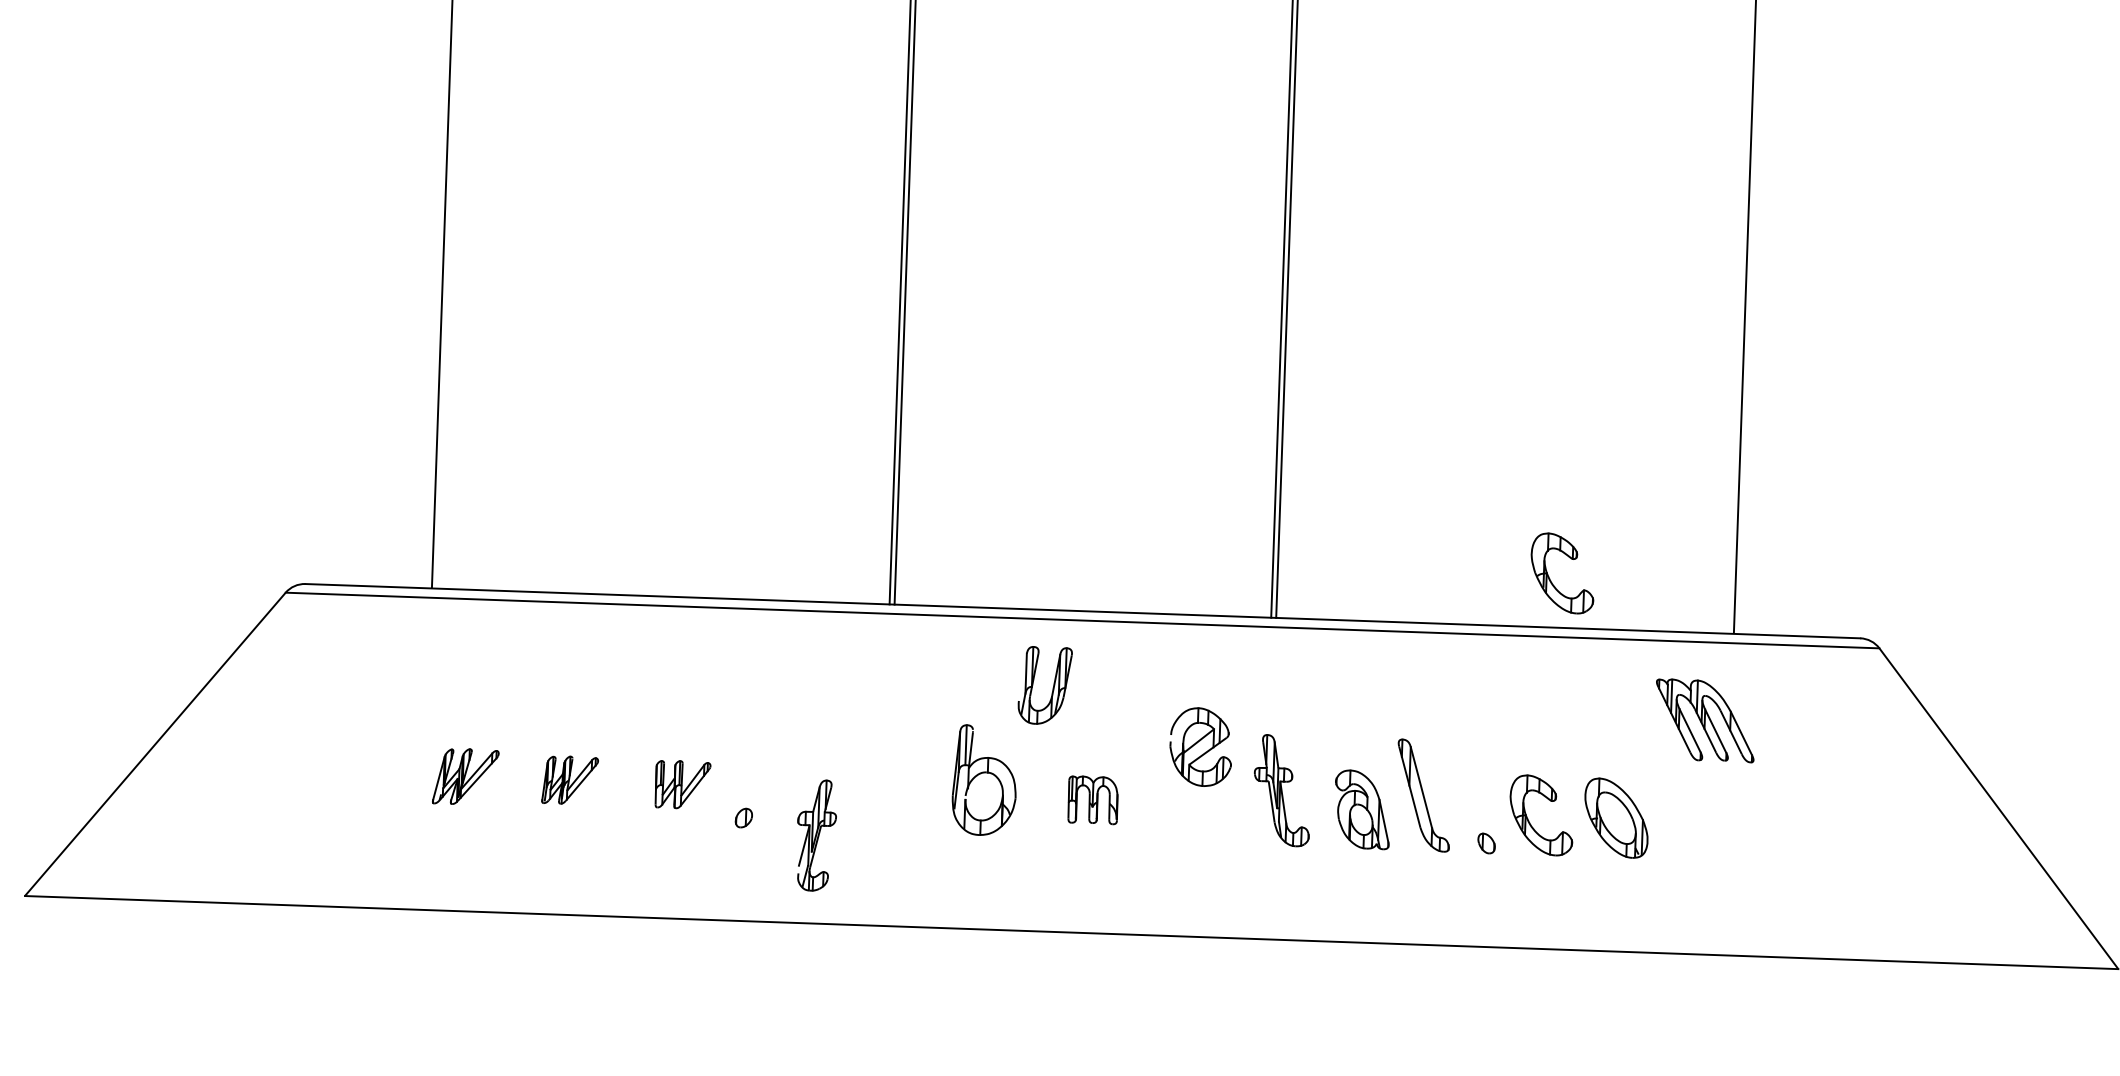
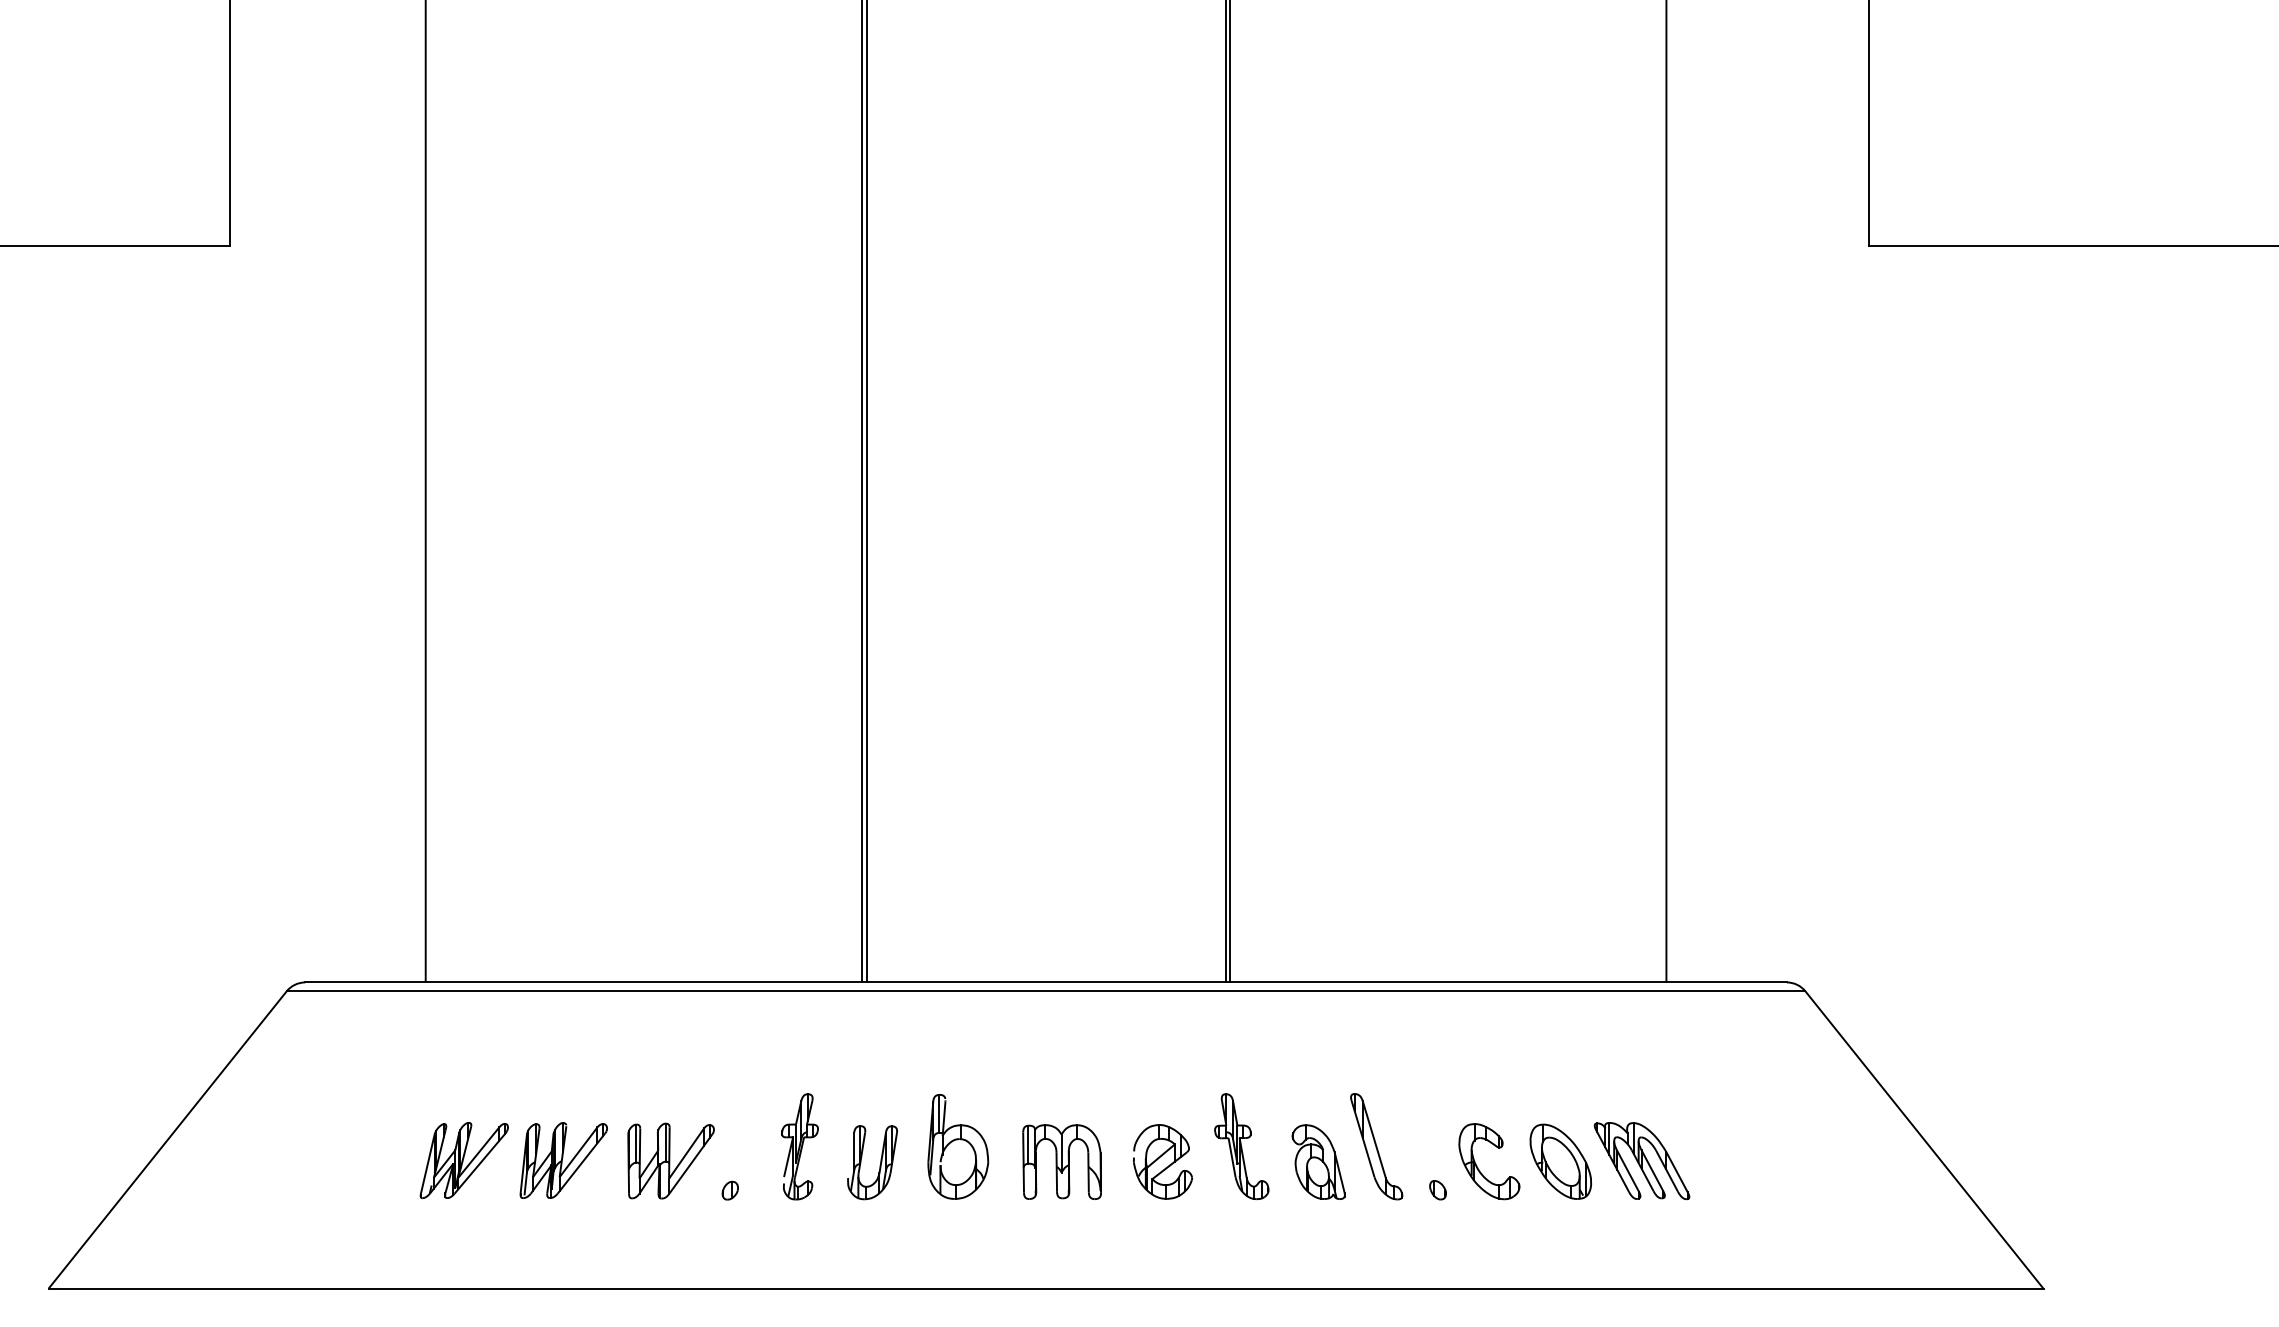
part: (1550, 579) -> (1490, 936), removed
part: (1052, 688) -> (879, 1165), moved
part: (1704, 721) -> (1641, 1161), moved
part: (1200, 746) -> (1162, 1161), moved
part: (465, 776) -> (463, 1160), size x1.43
part: (569, 780) -> (563, 1160), size x1.67
part: (682, 784) -> (670, 1160), size x1.67
part: (1092, 799) -> (1061, 1161), size x1.67
part: (816, 835) -> (799, 1146), moved

